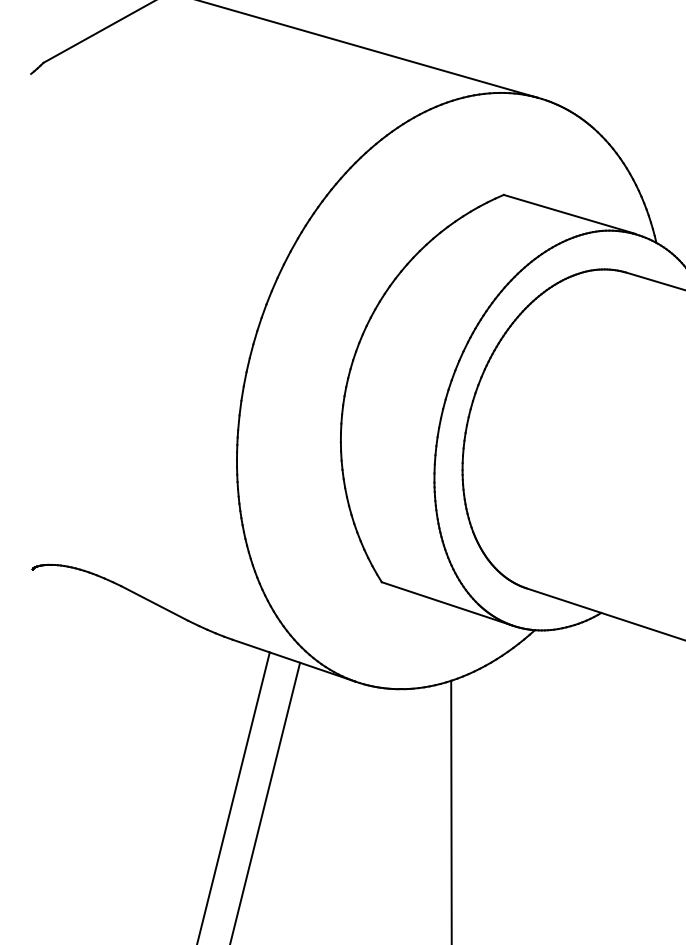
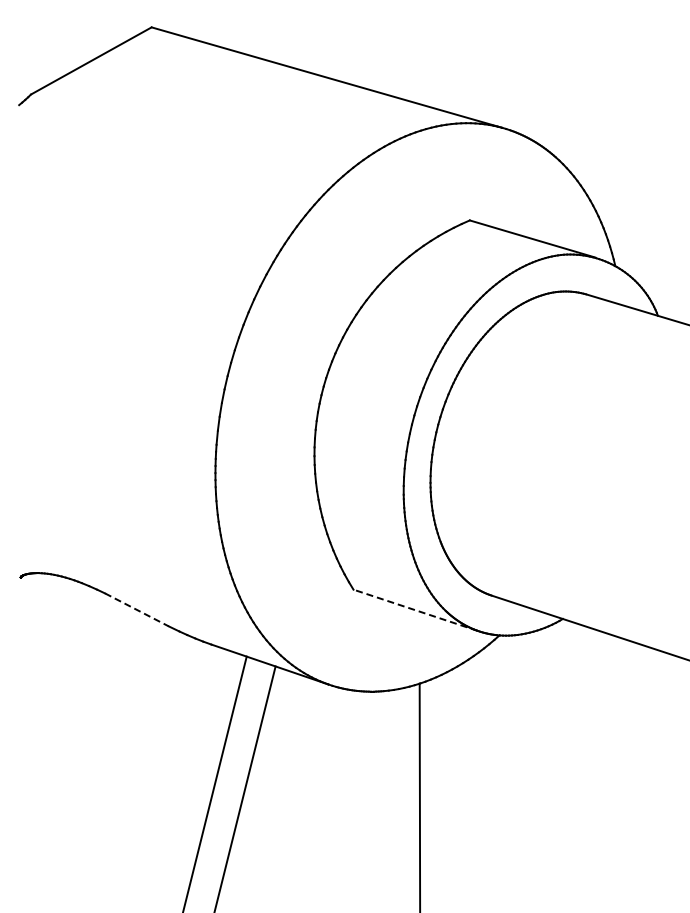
line: (154, 603) -> (136, 609), solid -> dashed
line: (446, 604) -> (415, 610), solid -> dashed

